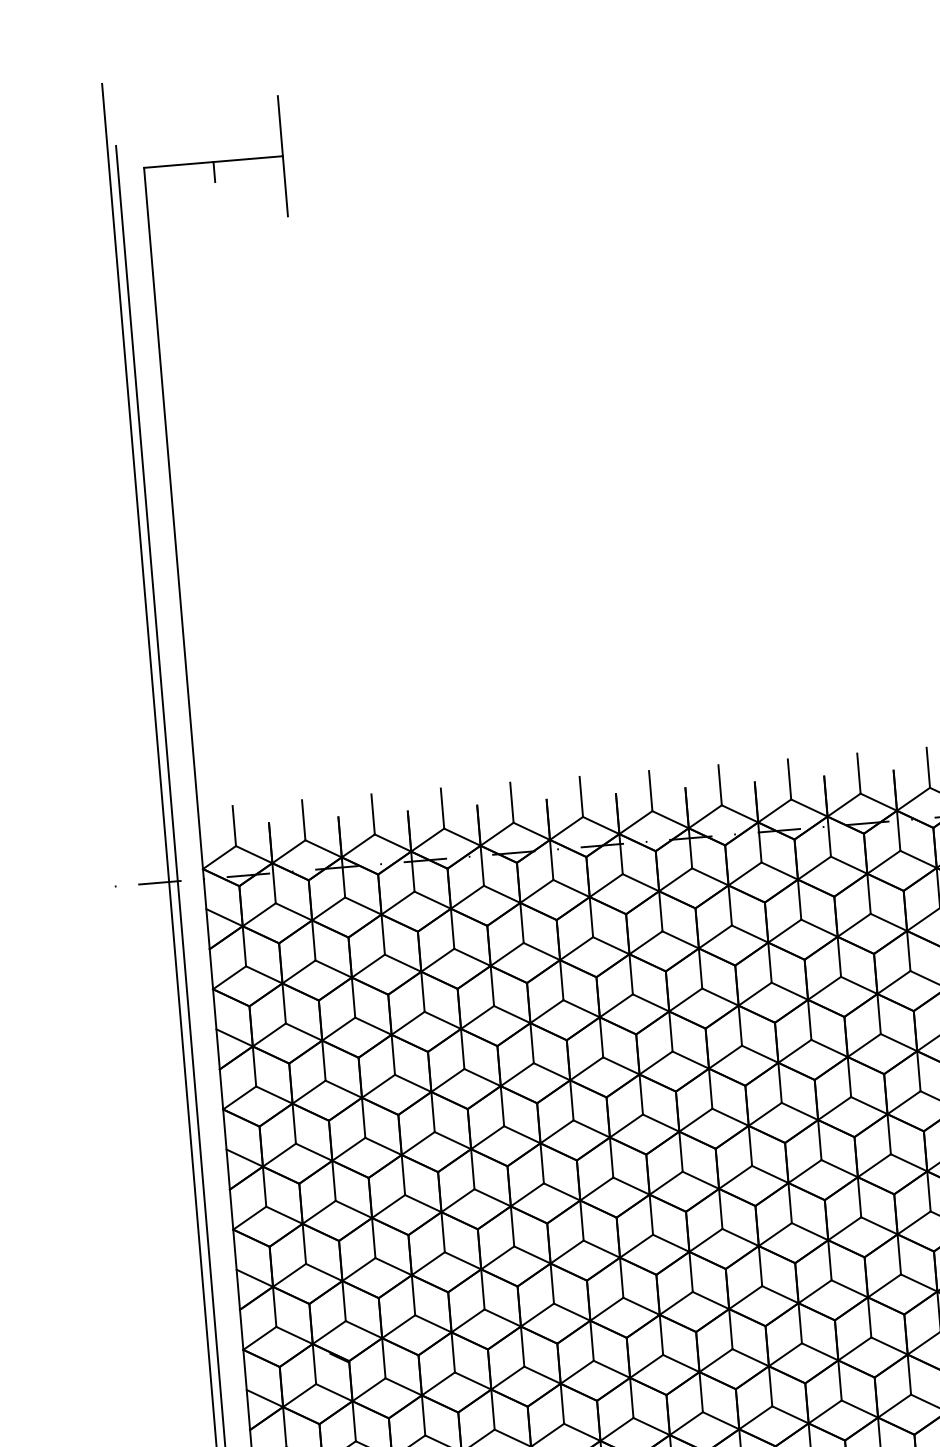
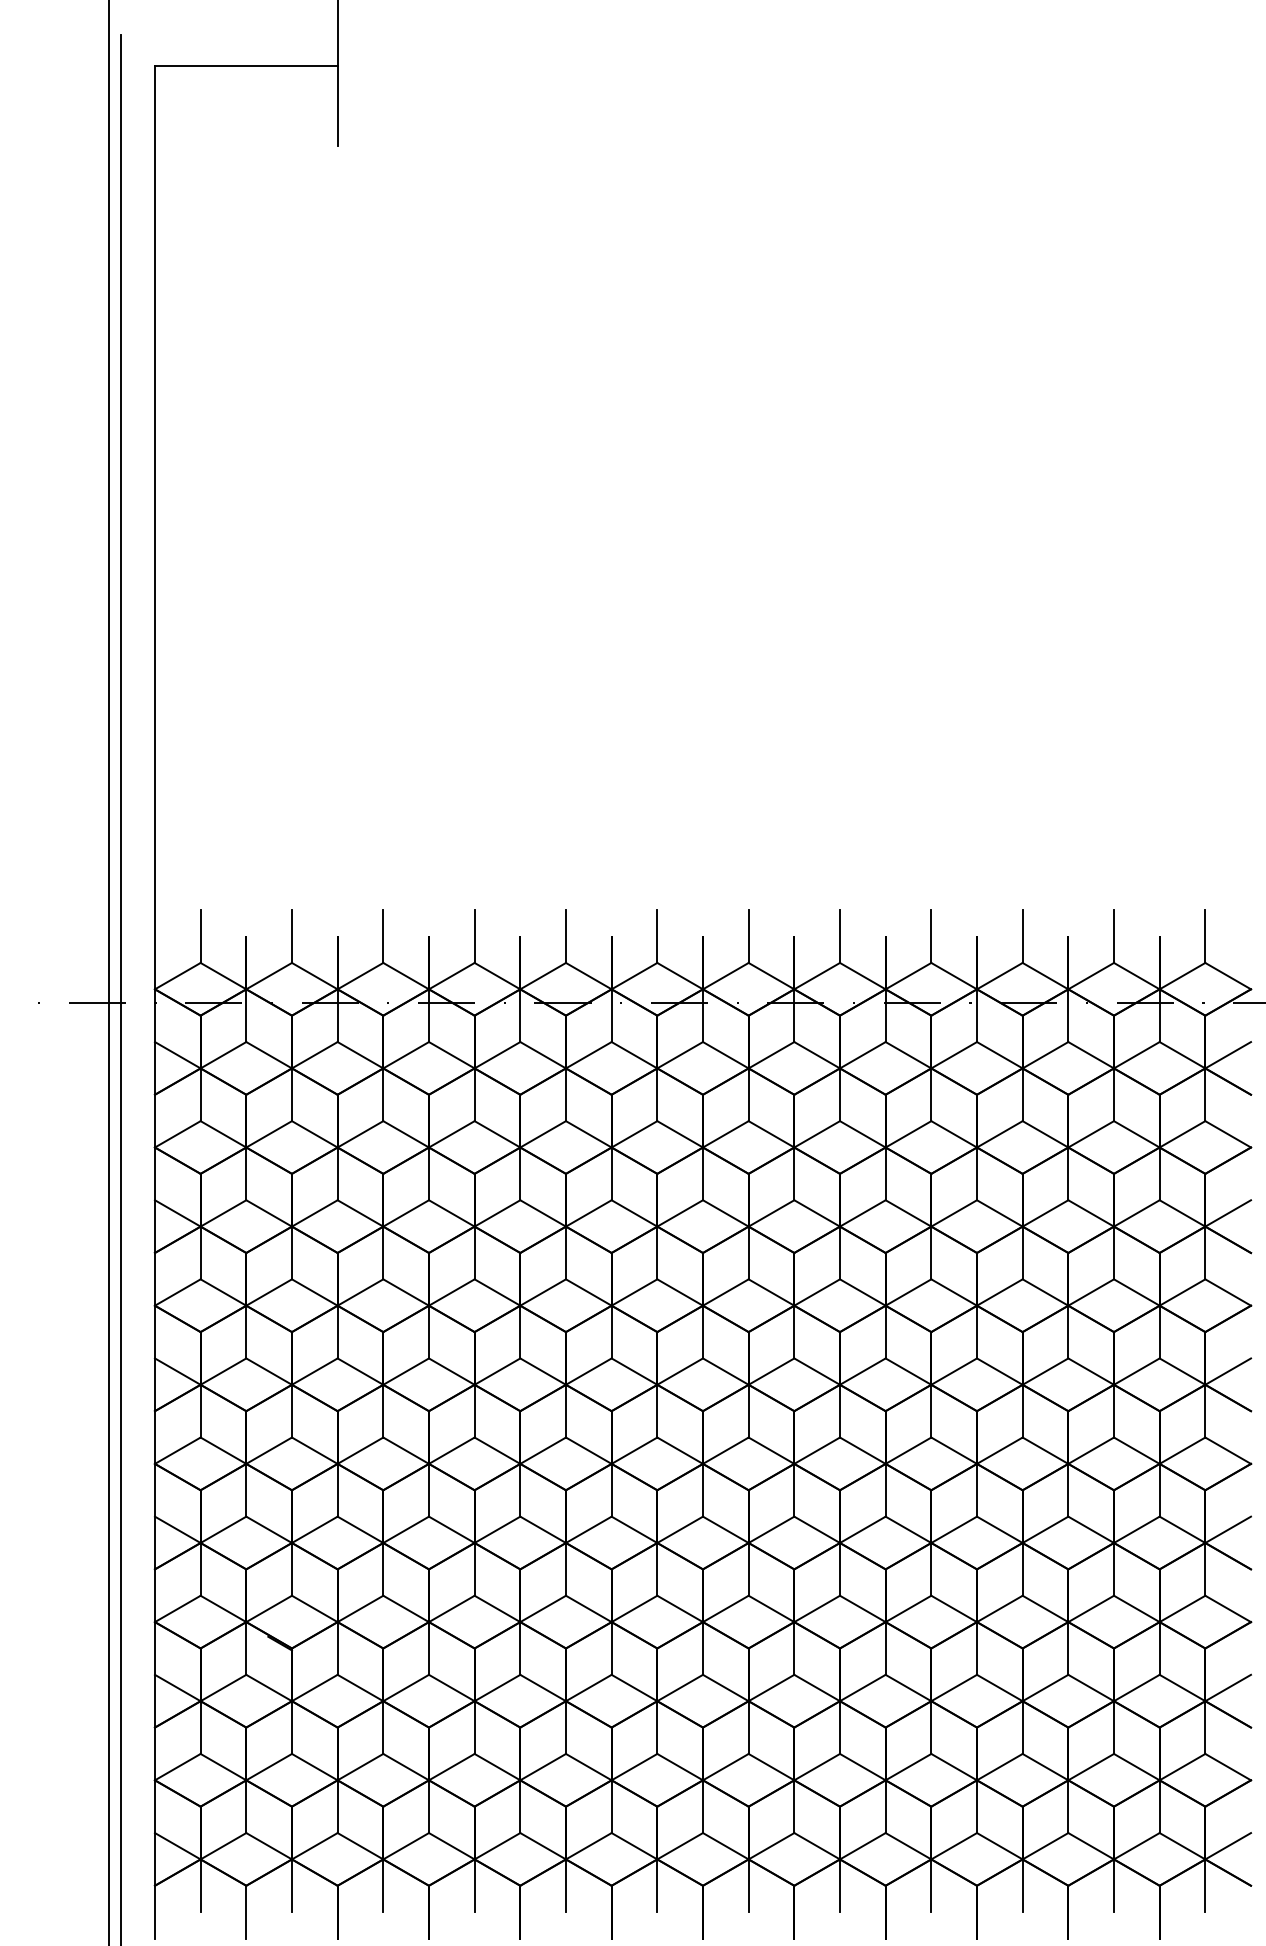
line: (214, 171) -> (246, 79), removed

